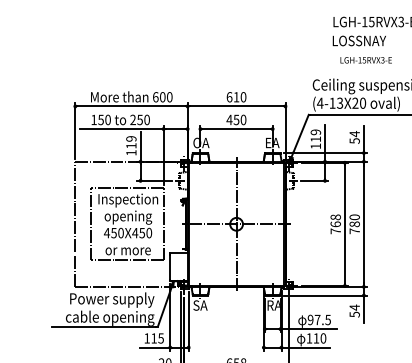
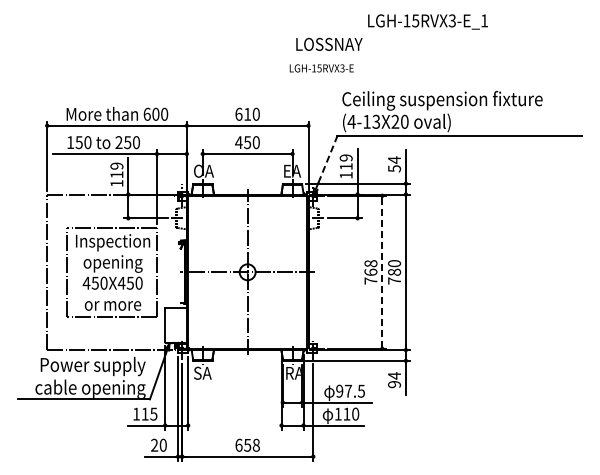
text: (359, 40) -> (329, 43), moved
text: (365, 60) -> (321, 68), moved
line: (301, 133) -> (328, 159), solid -> dashed
line: (345, 224) -> (382, 272), solid -> dashed
text: (354, 314) -> (394, 384), 54 -> 94

